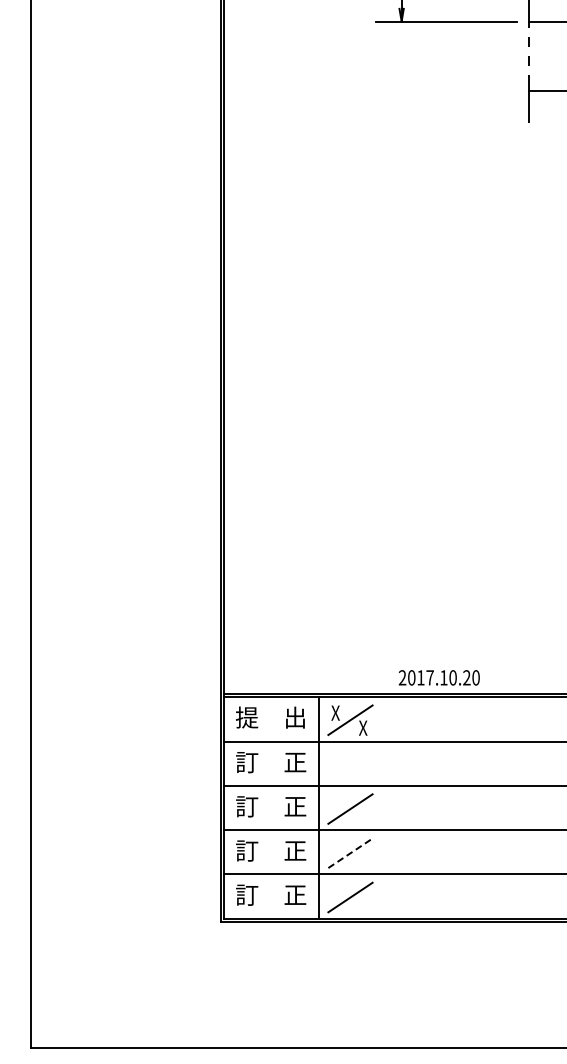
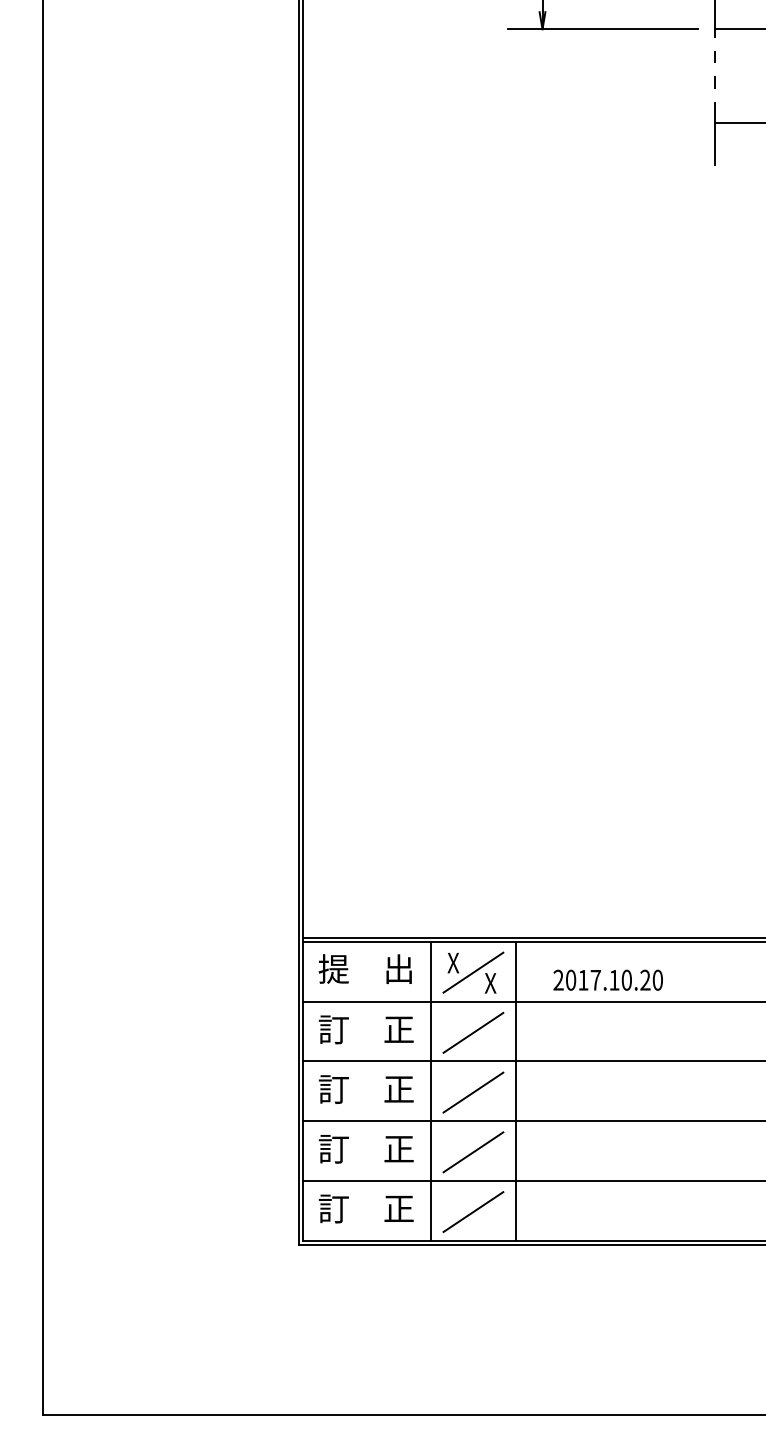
text: (438, 677) -> (607, 979), moved
line: (350, 764) -> (473, 1032), added
line: (382, 807) -> (516, 1090), added
line: (350, 853) -> (473, 1152), dashed -> solid

